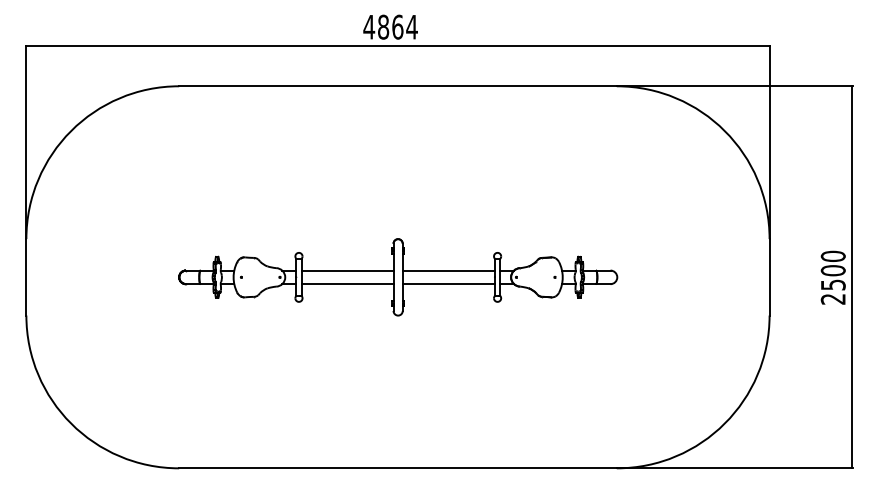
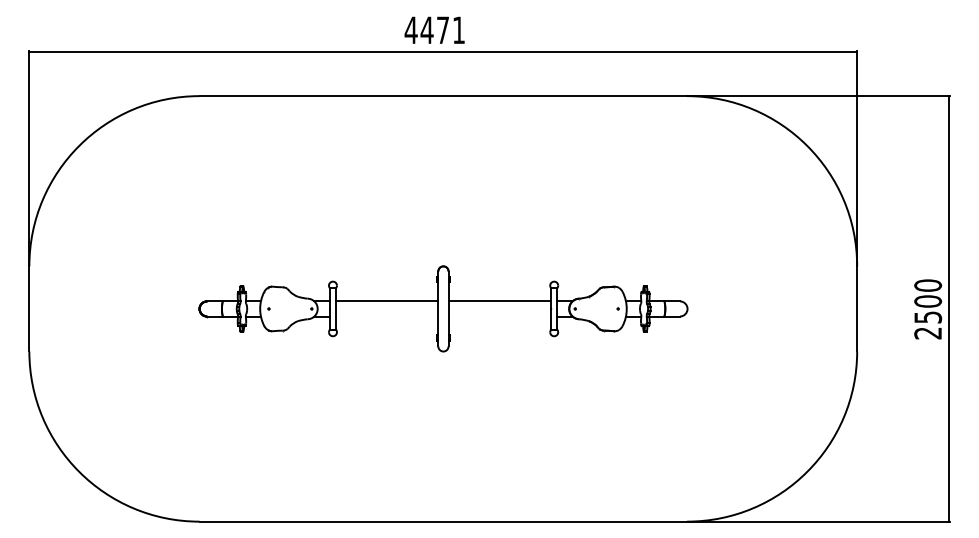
text: (397, 27) -> (442, 30), 4864 -> 4471
line: (347, 284) -> (386, 316), removed
line: (448, 284) -> (499, 316), removed

